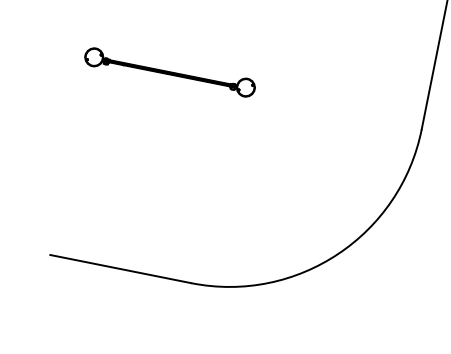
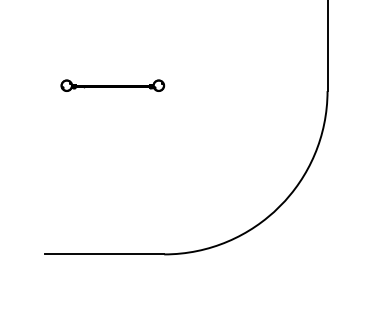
part: (169, 72) -> (112, 85), size x0.71

